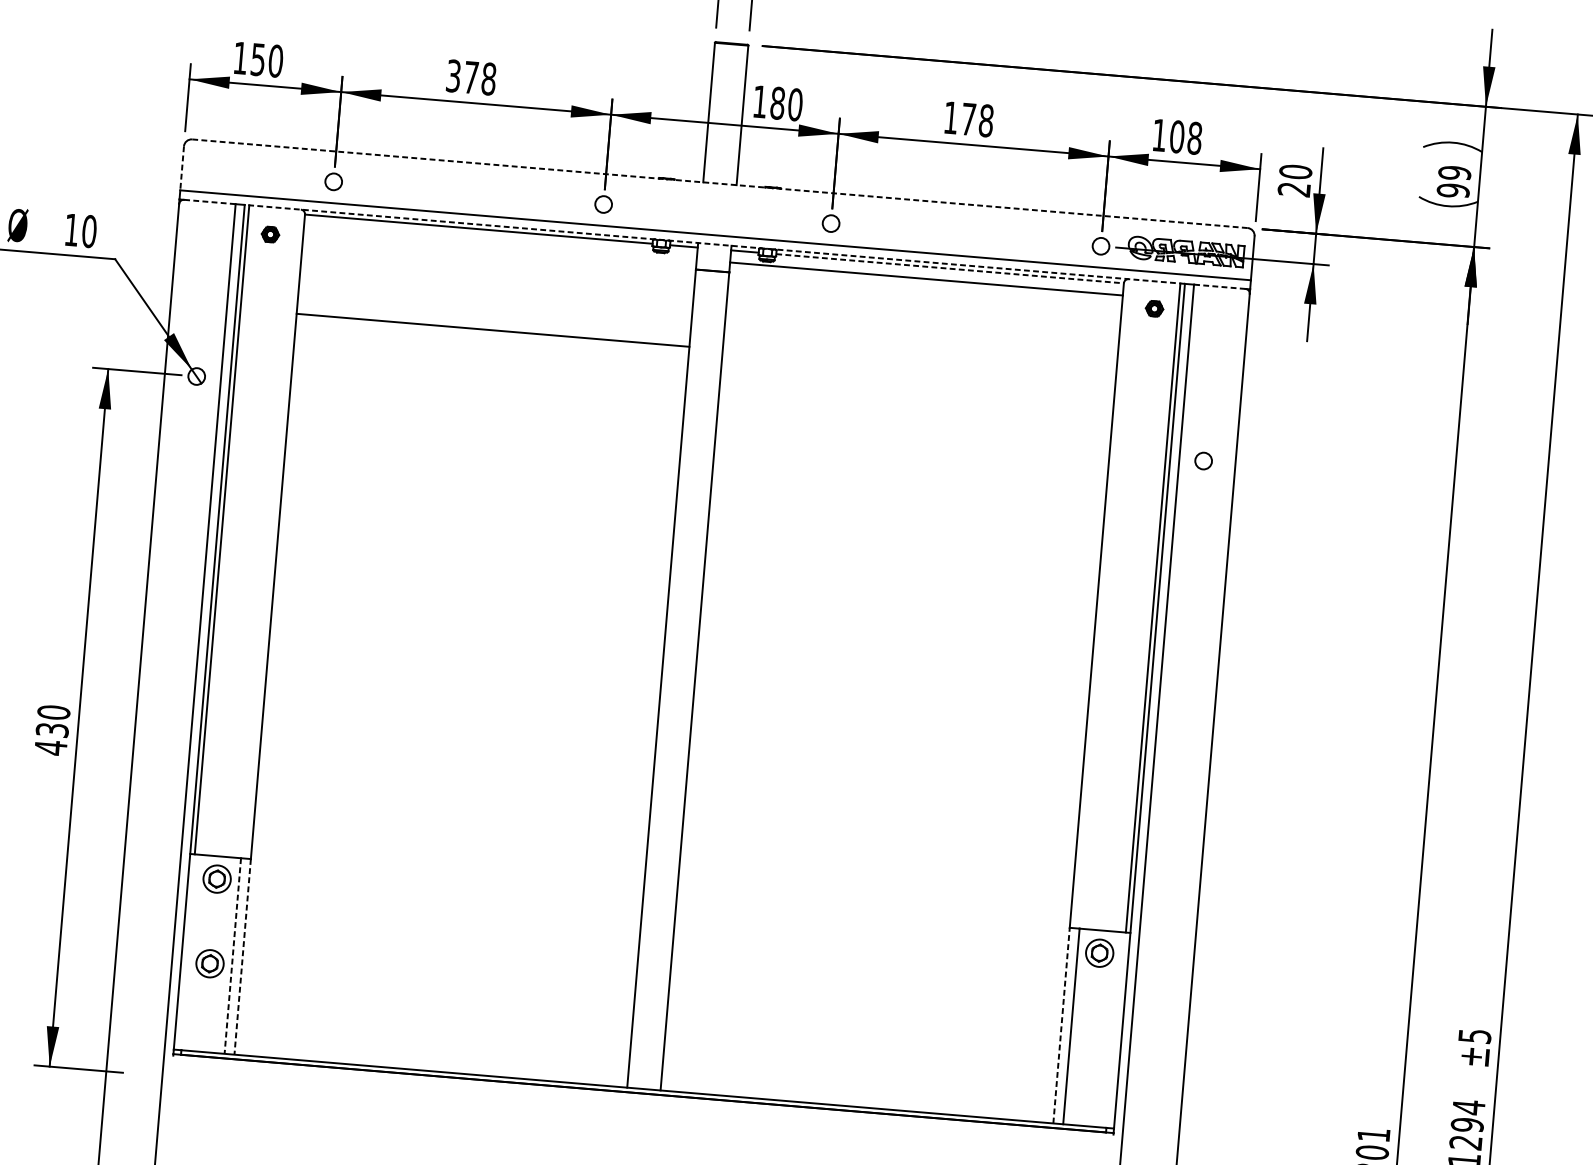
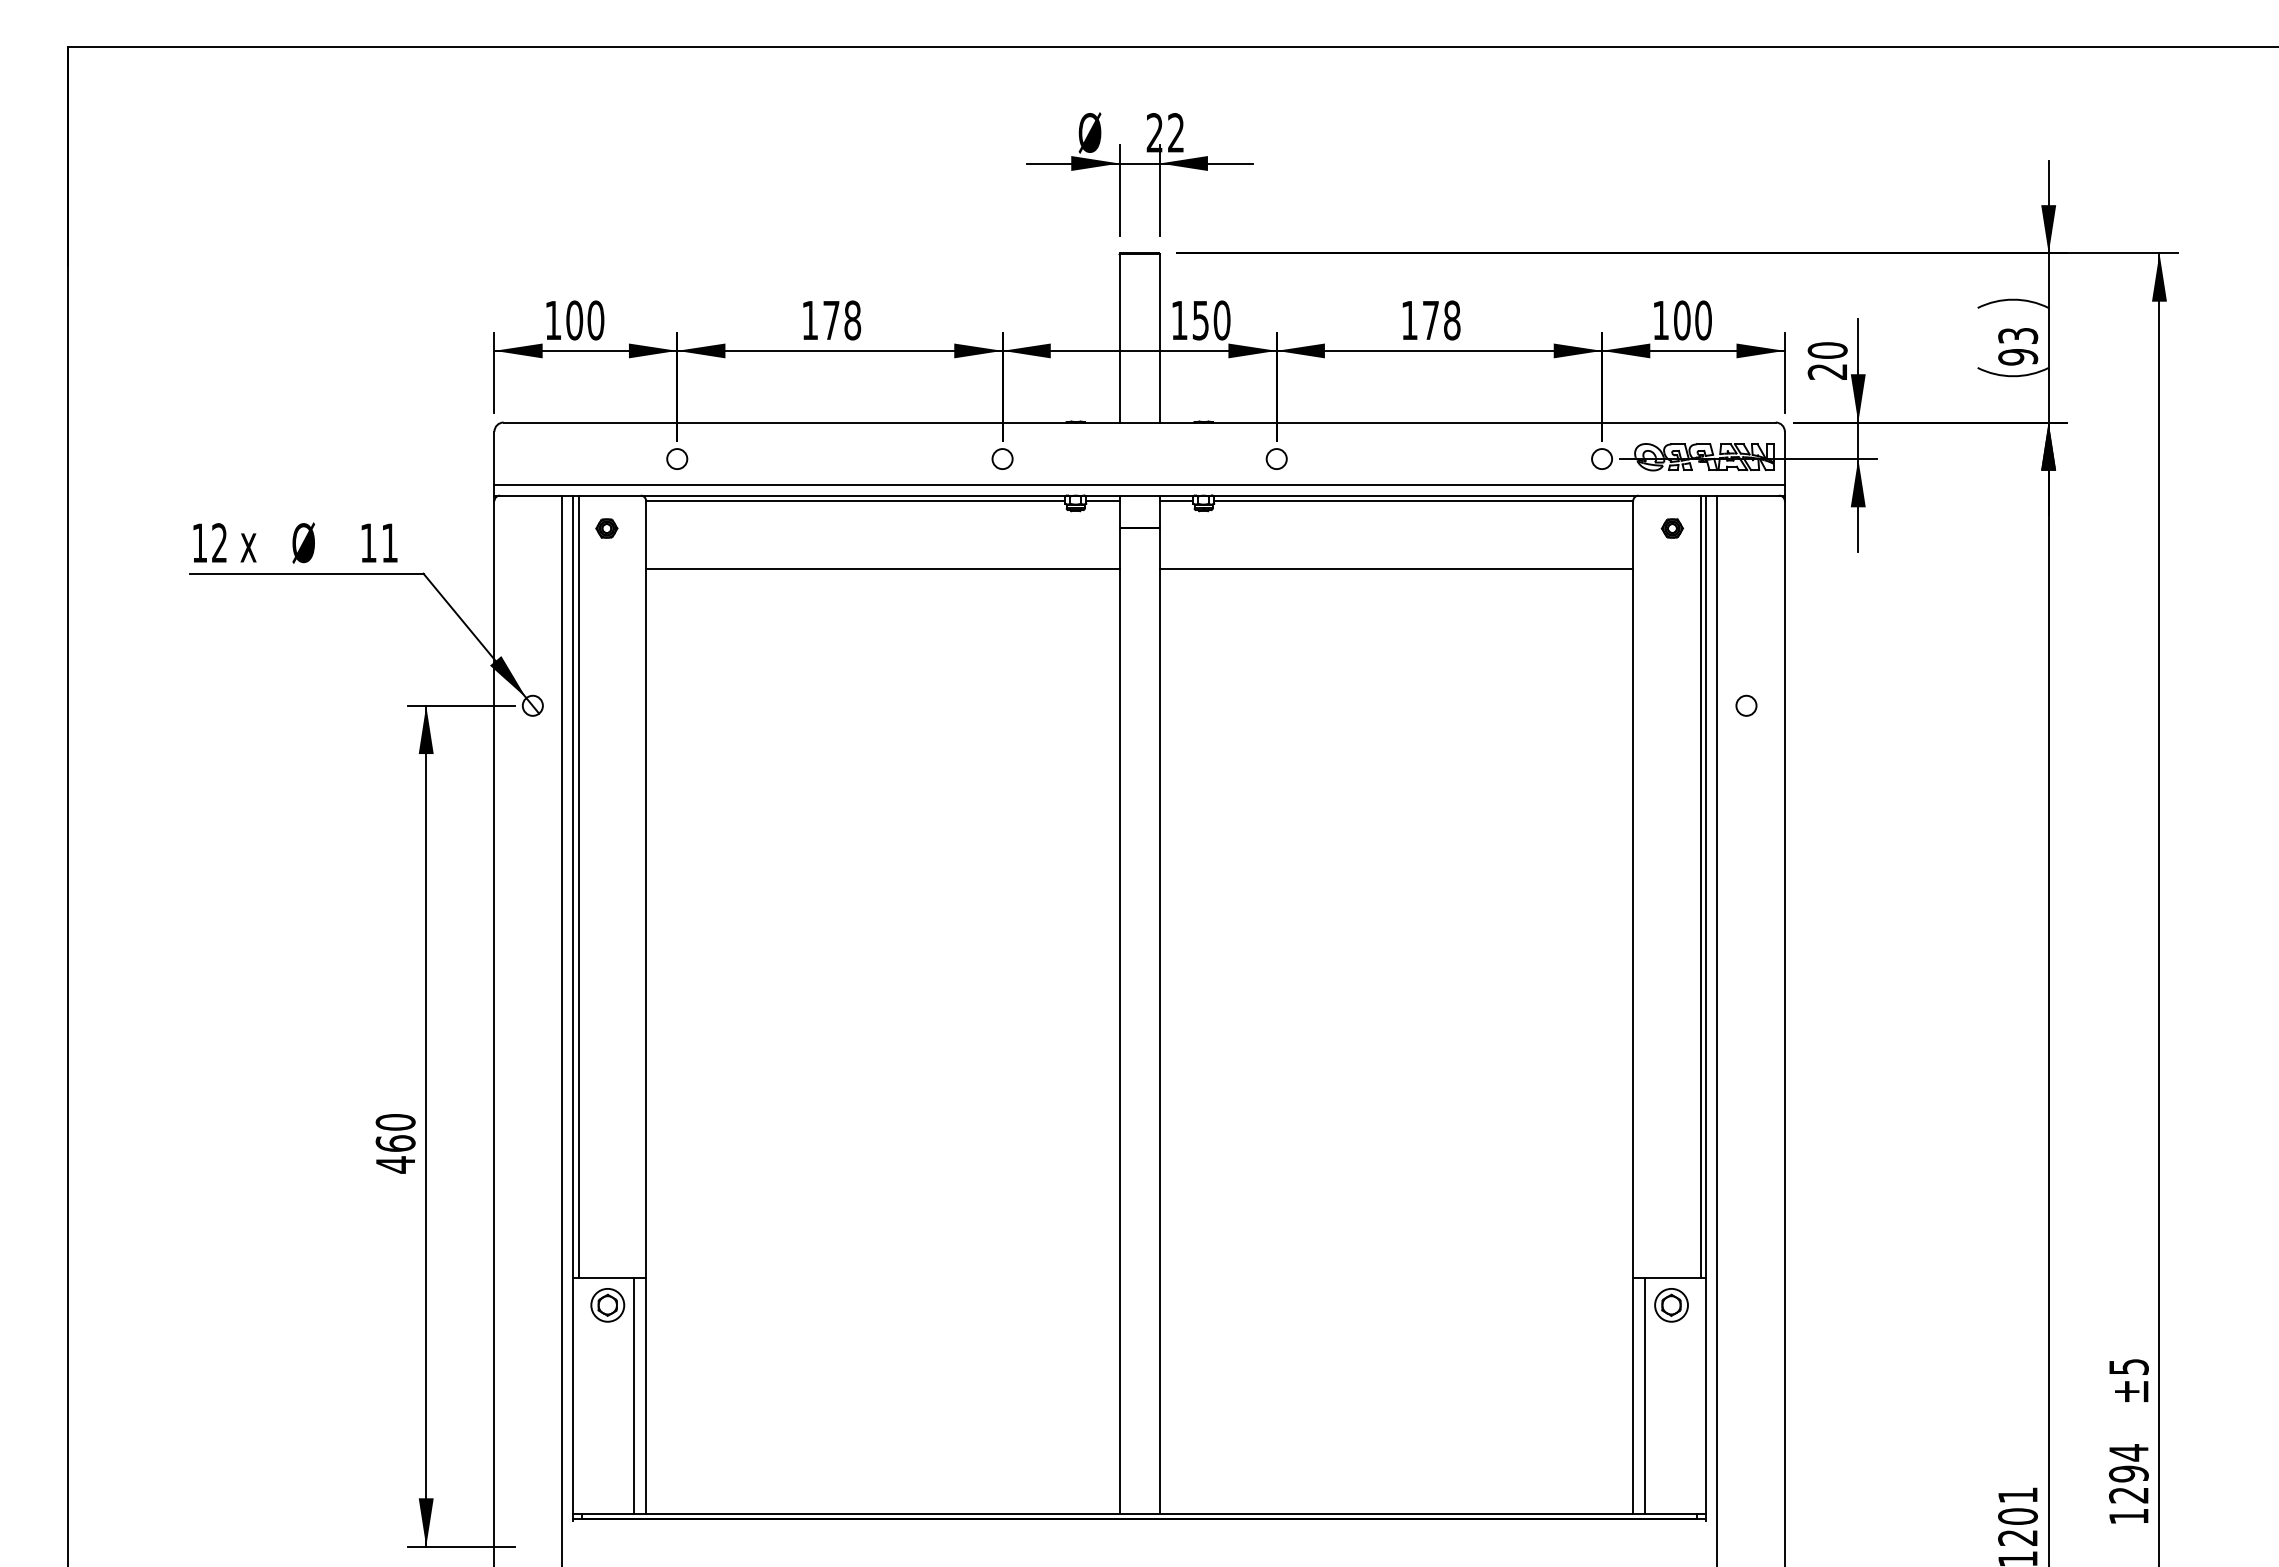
text: (258, 59) -> (574, 320), 150 -> 100
text: (453, 76) -> (810, 320), 378 -> 178
text: (777, 103) -> (1200, 320), 180 -> 150
text: (1194, 138) -> (1703, 320), 108 -> 100
line: (182, 168) -> (494, 458), dashed -> solid
text: (1454, 172) -> (2017, 335), 99 -> 93
line: (719, 183) -> (1139, 422), dashed -> solid
line: (209, 201) -> (530, 495), dashed -> solid
text: (89, 231) -> (389, 543), 10 -> 11
line: (714, 244) -> (1139, 495), dashed -> solid
line: (950, 269) -> (1424, 501), dashed -> solid
line: (926, 278) -> (1396, 568), moved
line: (1219, 286) -> (1747, 495), dashed -> solid
line: (492, 330) -> (882, 568), moved
text: (52, 730) -> (395, 1143), 430 -> 460
line: (233, 955) -> (634, 1395), dashed -> solid
line: (242, 956) -> (646, 1395), dashed -> solid
part: (209, 963) -> (607, 1407), removed
line: (1061, 1025) -> (1633, 1395), dashed -> solid

